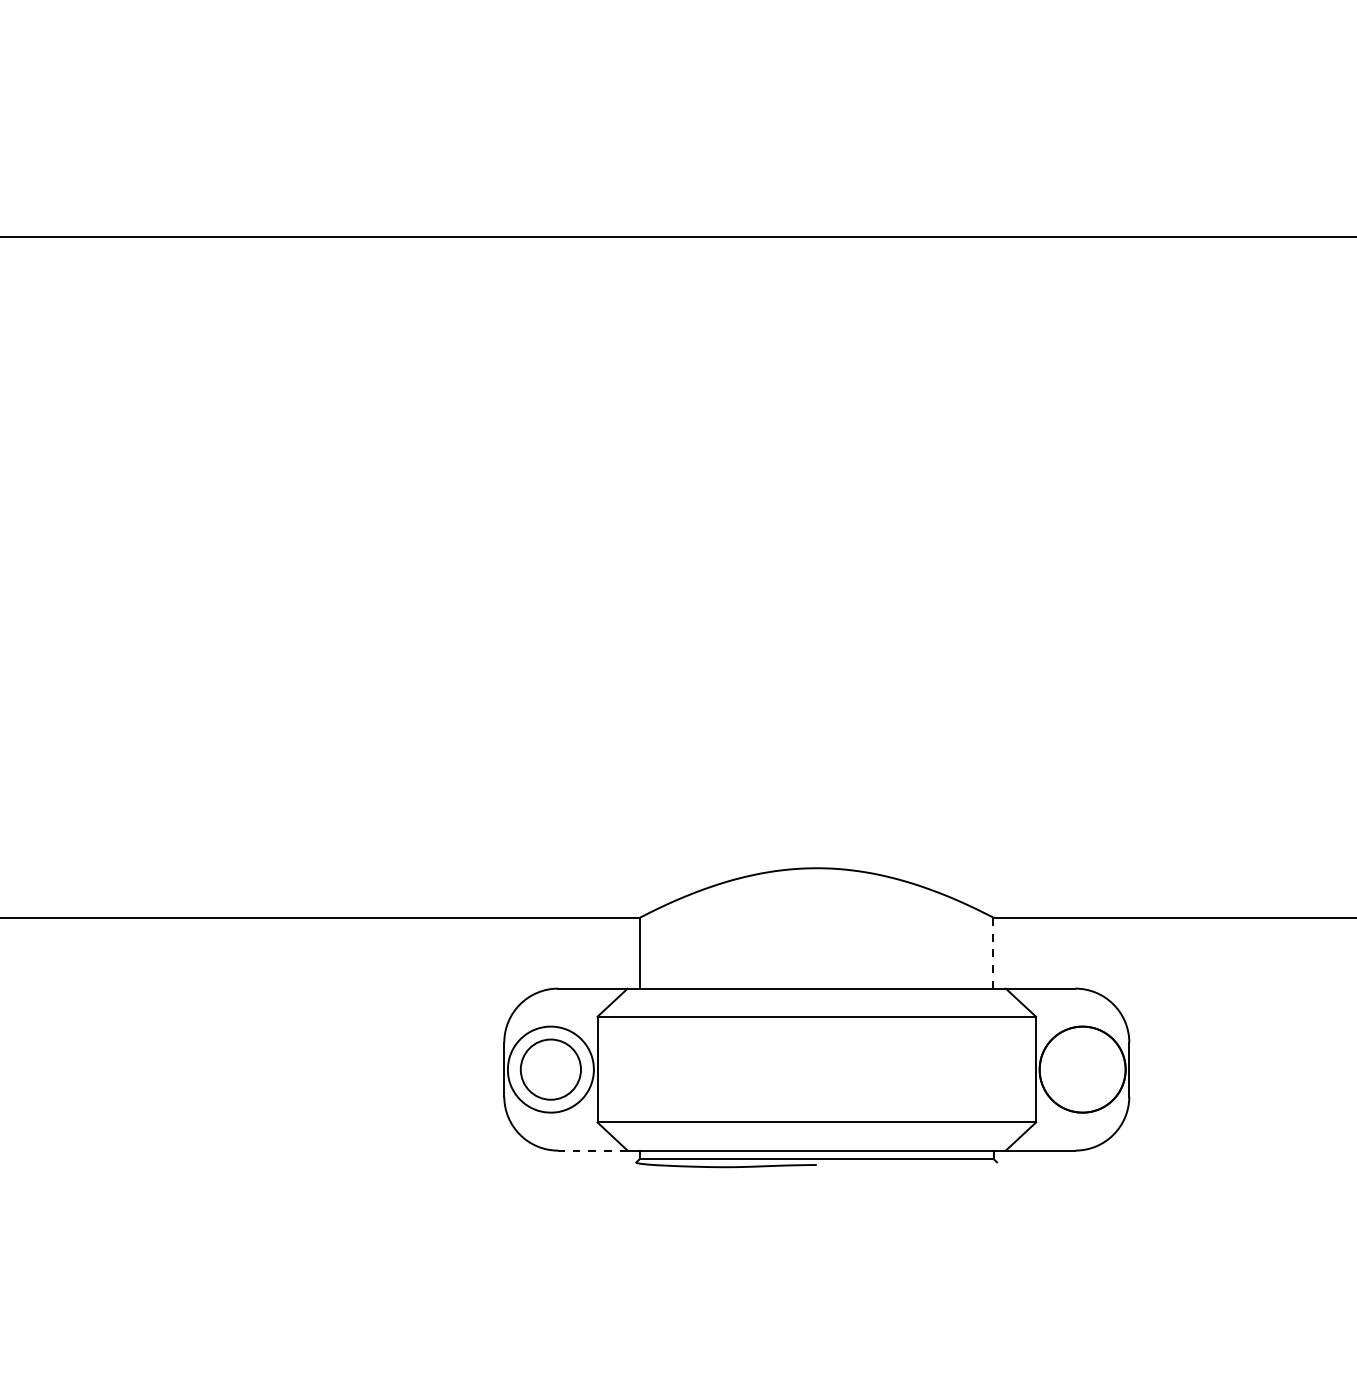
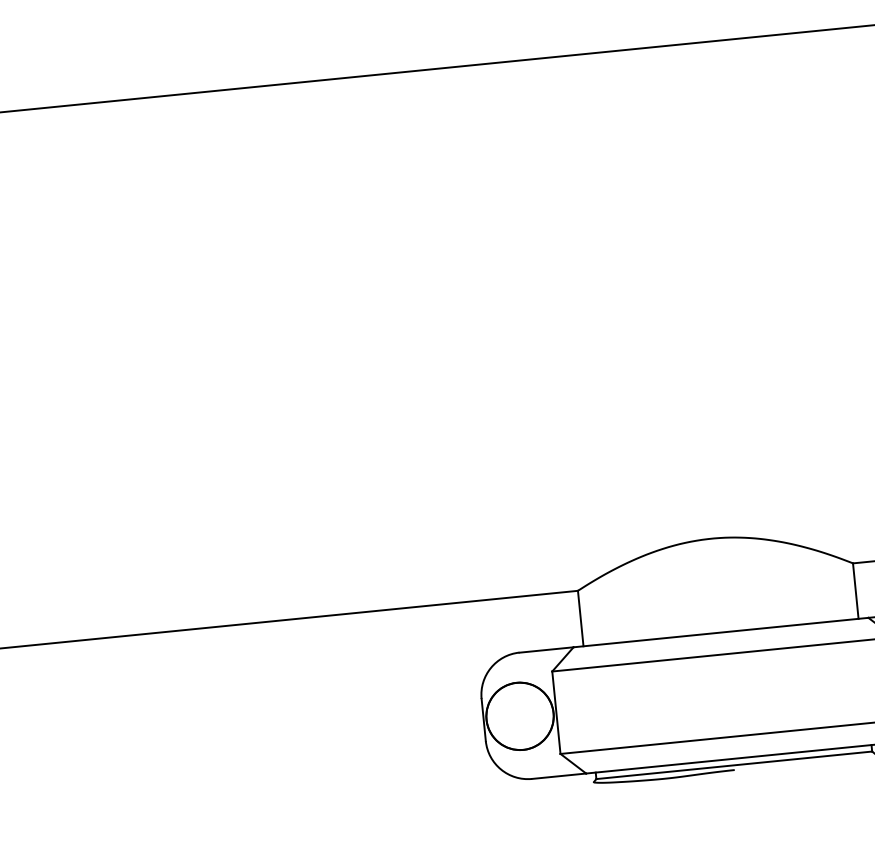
line: (993, 953) -> (856, 591), dashed -> solid
circle: (550, 1069) -> (519, 716), size x1.43
line: (592, 1150) -> (558, 776), dashed -> solid

